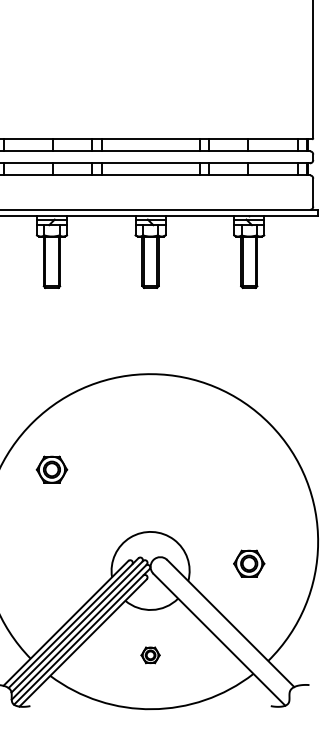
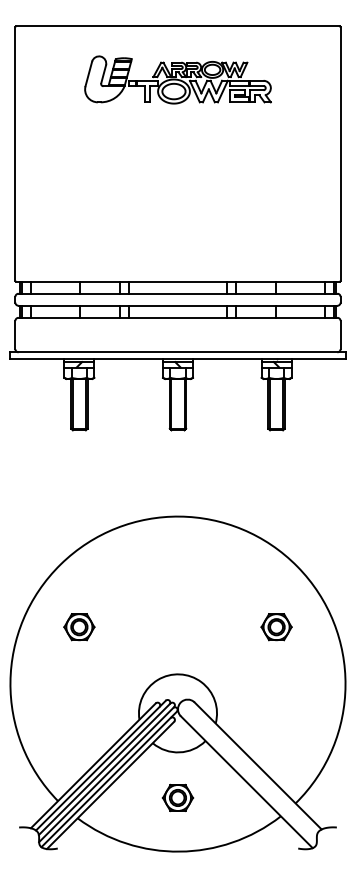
part: (52, 470) -> (79, 627), moved
part: (249, 564) -> (276, 627), moved
part: (150, 655) -> (177, 797), size x1.67

